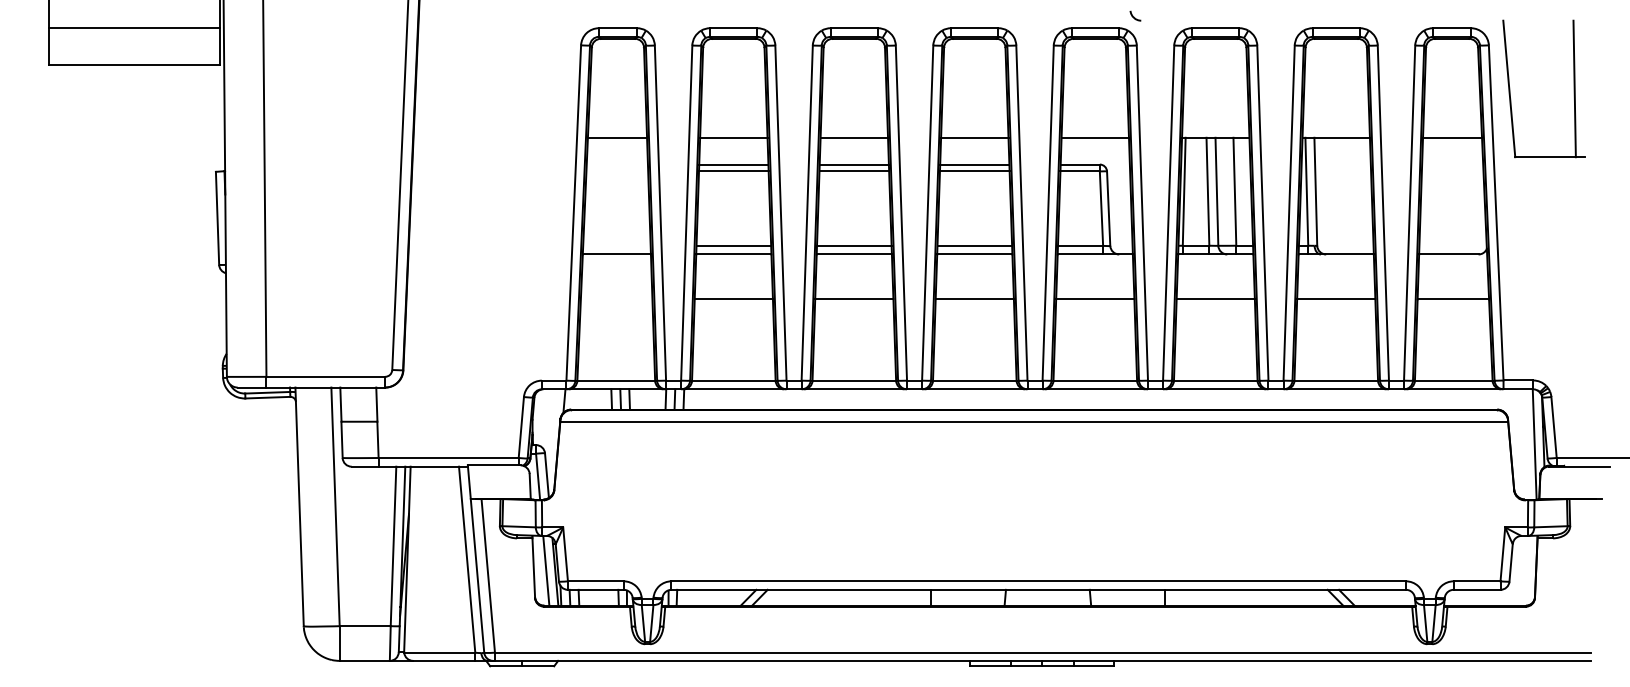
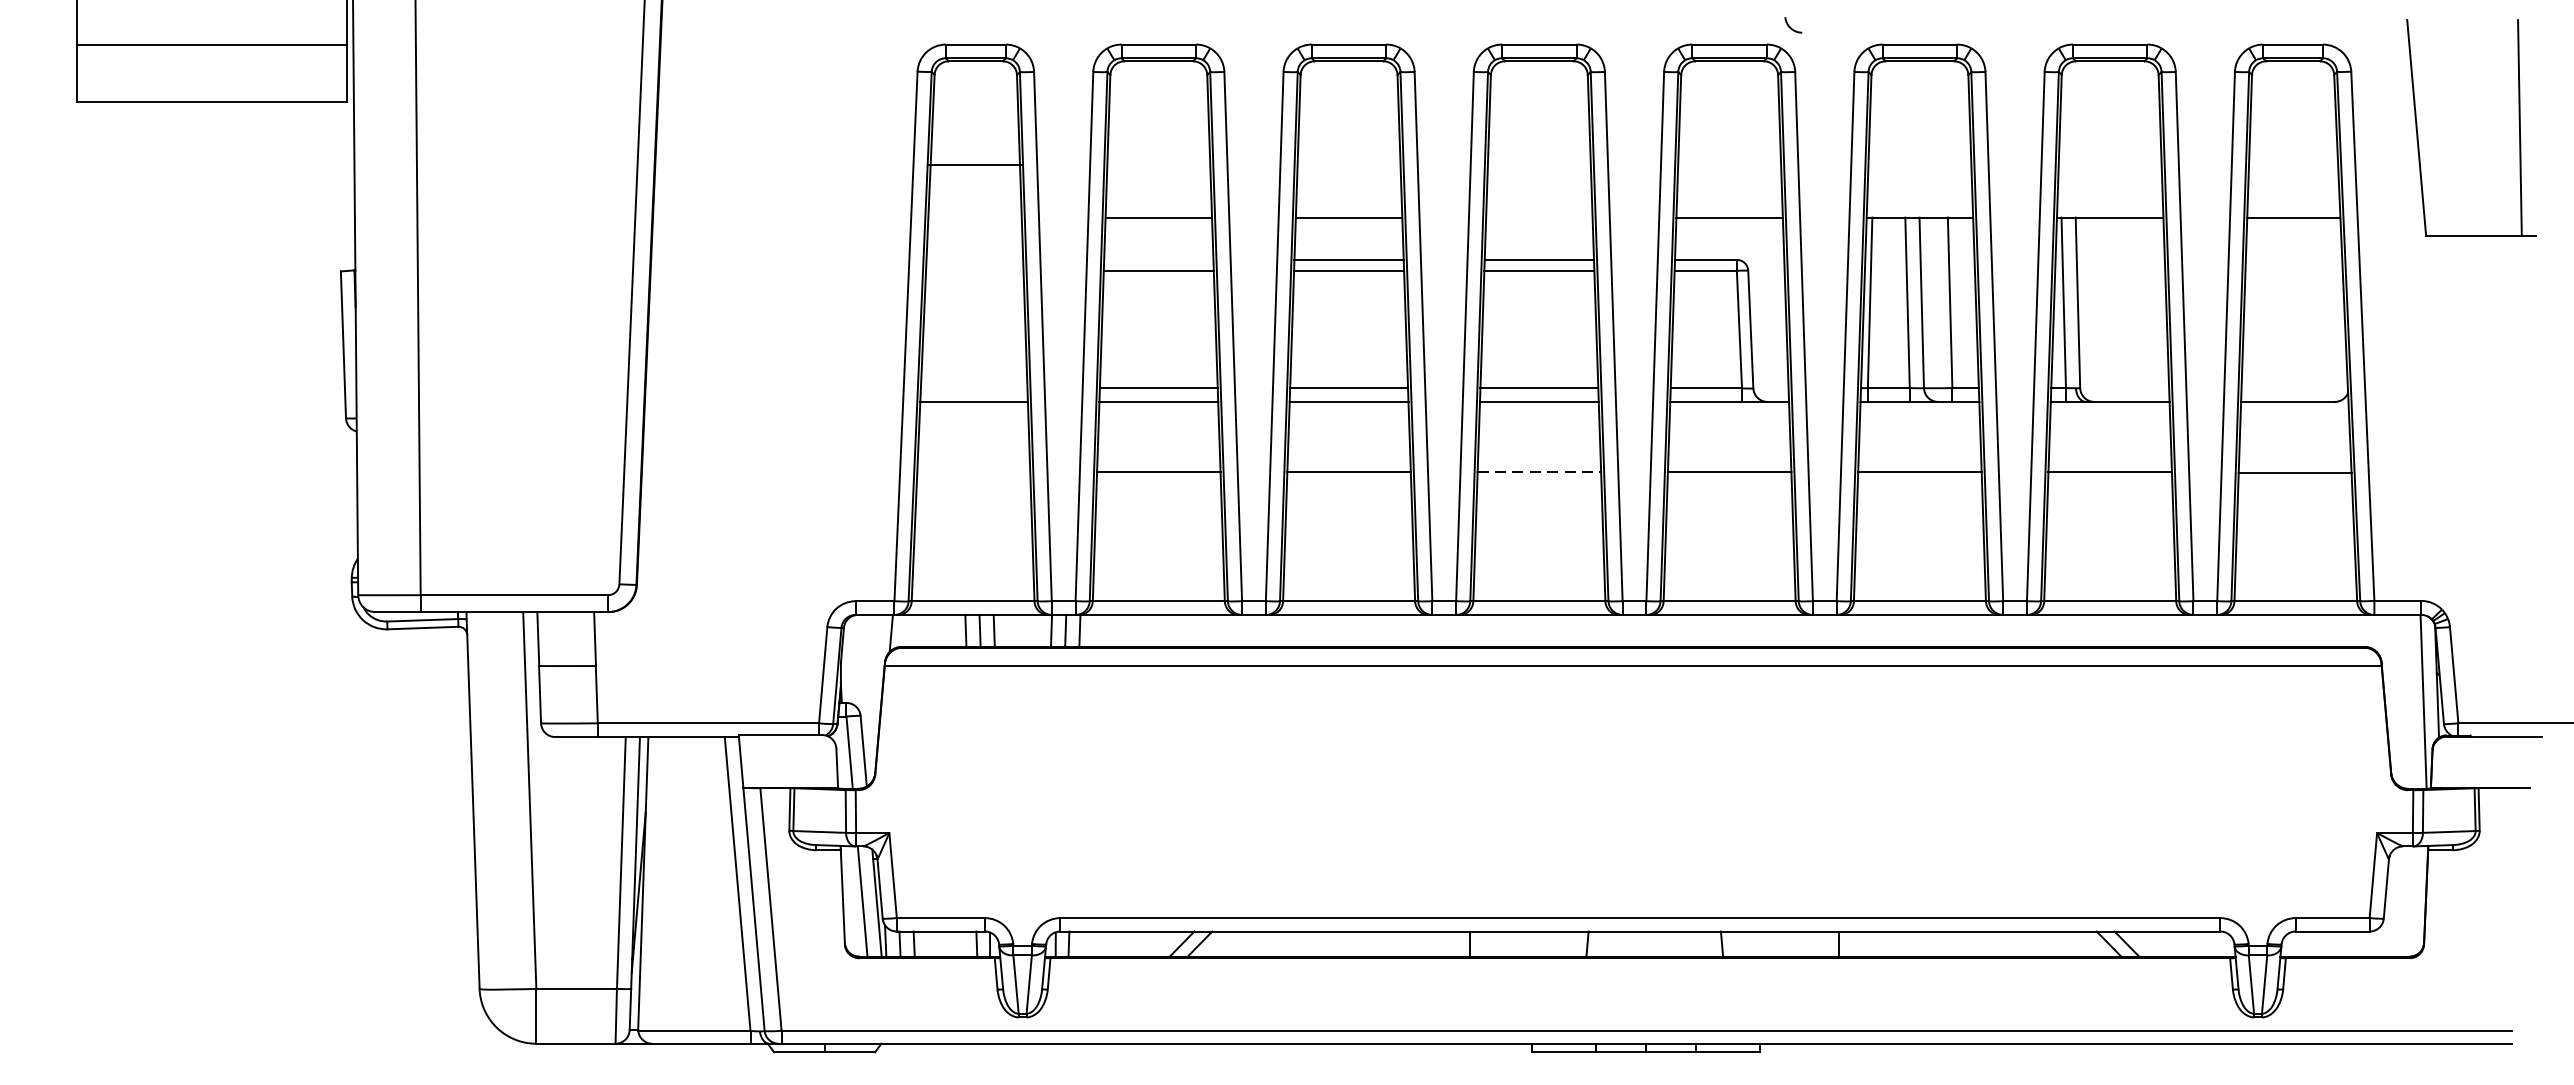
part: (1573, 88) -> (2518, 127), moved
line: (617, 137) -> (975, 165), moved
line: (974, 137) -> (1538, 217), removed
line: (733, 164) -> (1158, 259), removed
line: (975, 298) -> (1540, 471), solid -> dashed

